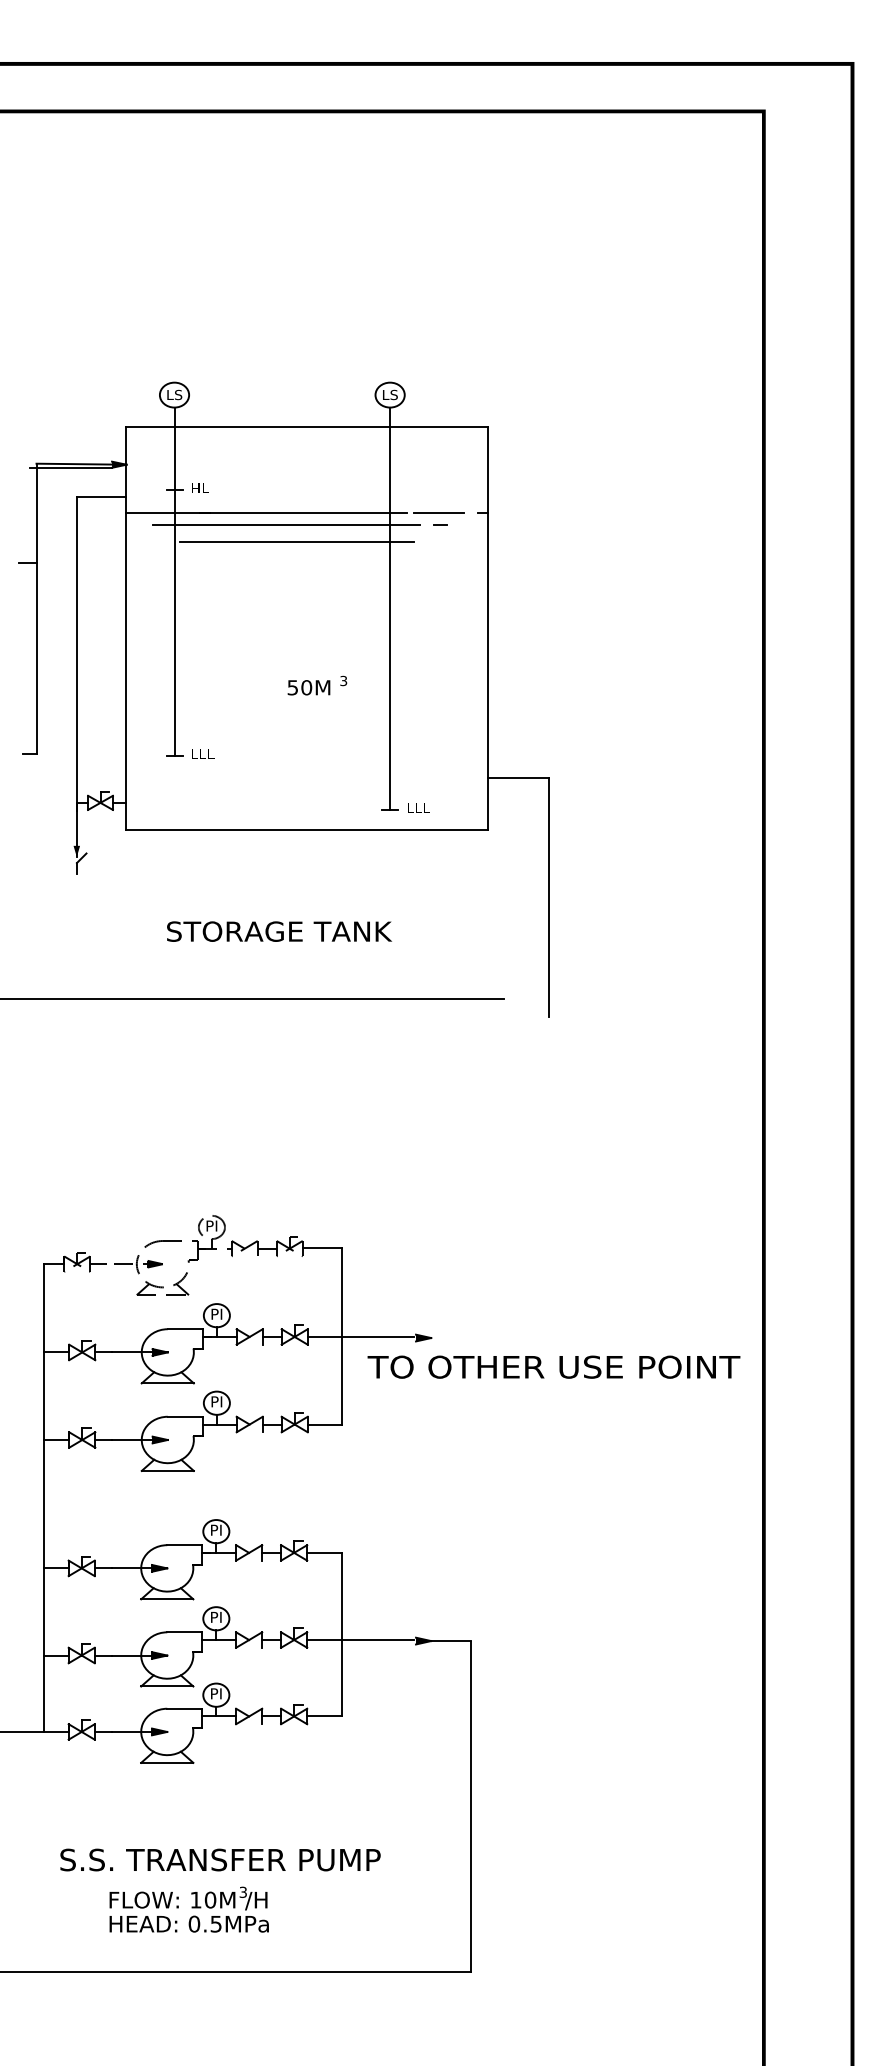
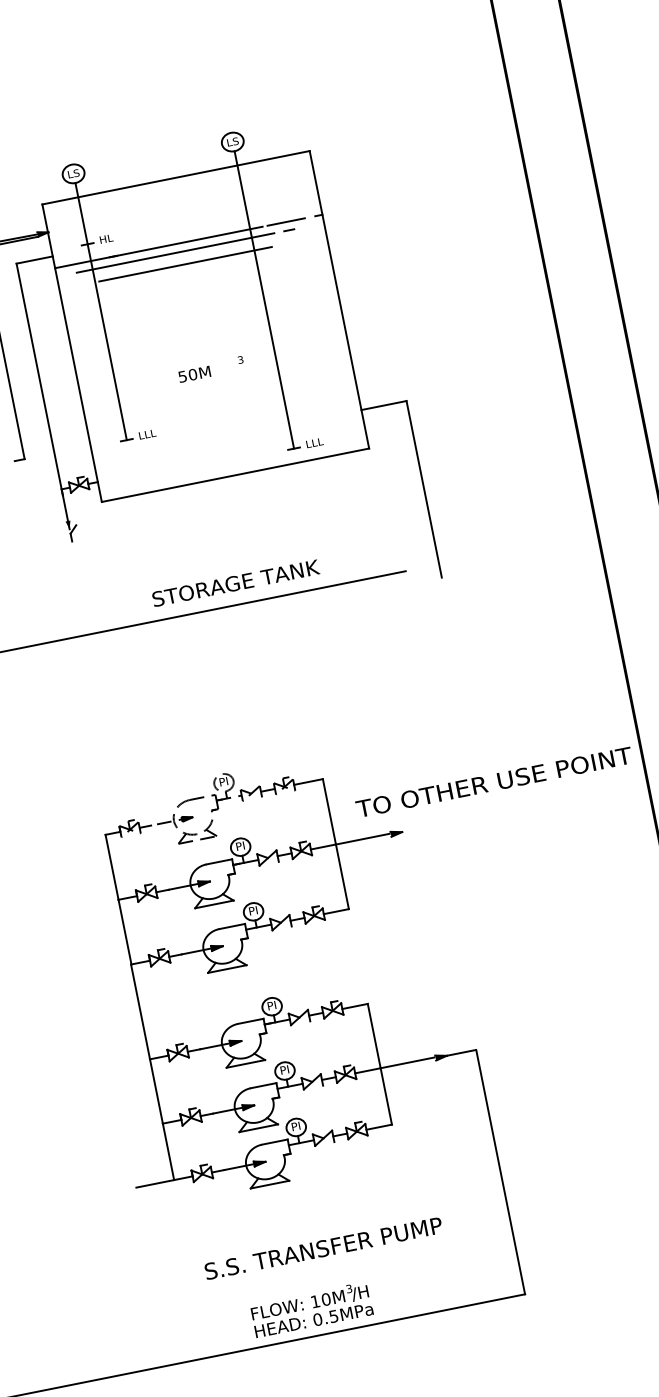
text: (308, 687) -> (194, 374), moved
text: (279, 931) -> (235, 583), moved
text: (553, 1366) -> (493, 781), moved
text: (188, 1909) -> (311, 1309), moved

